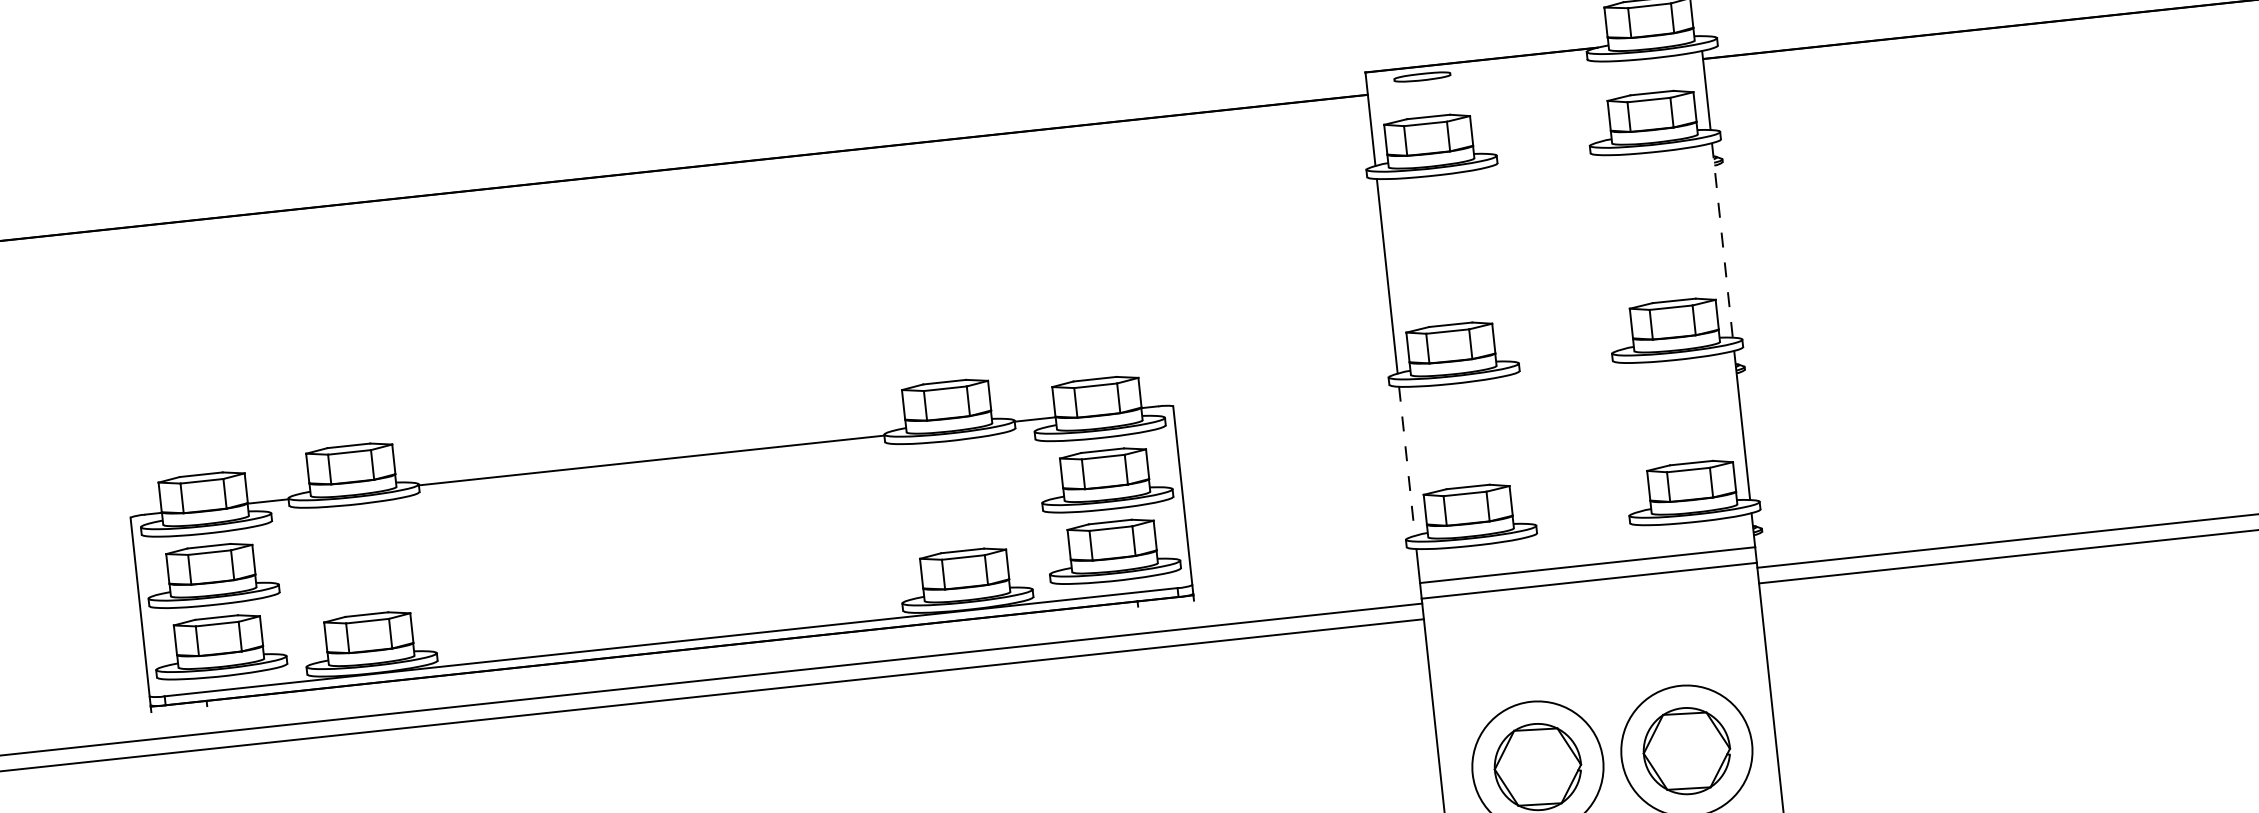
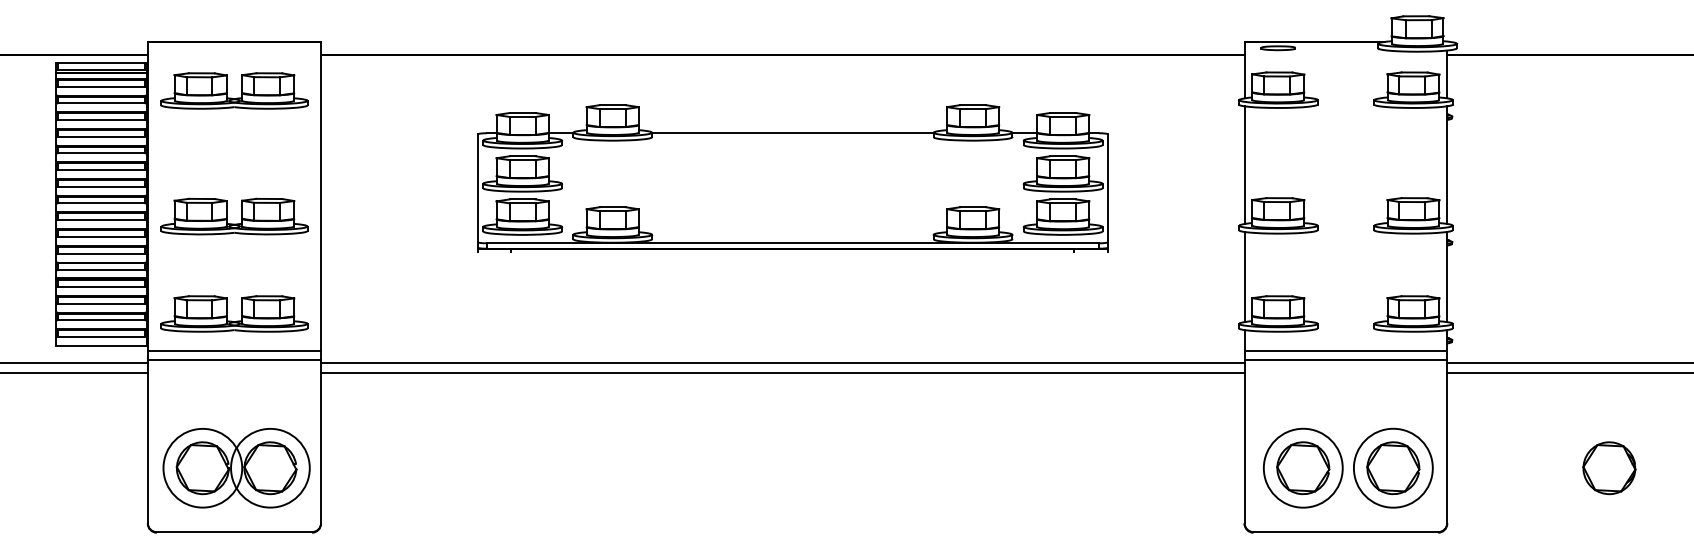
line: (1722, 241) -> (1447, 165), dashed -> solid
line: (1407, 462) -> (1244, 277), dashed -> solid
part: (659, 535) -> (792, 178), moved
part: (2044, 713) -> (1609, 468), added

